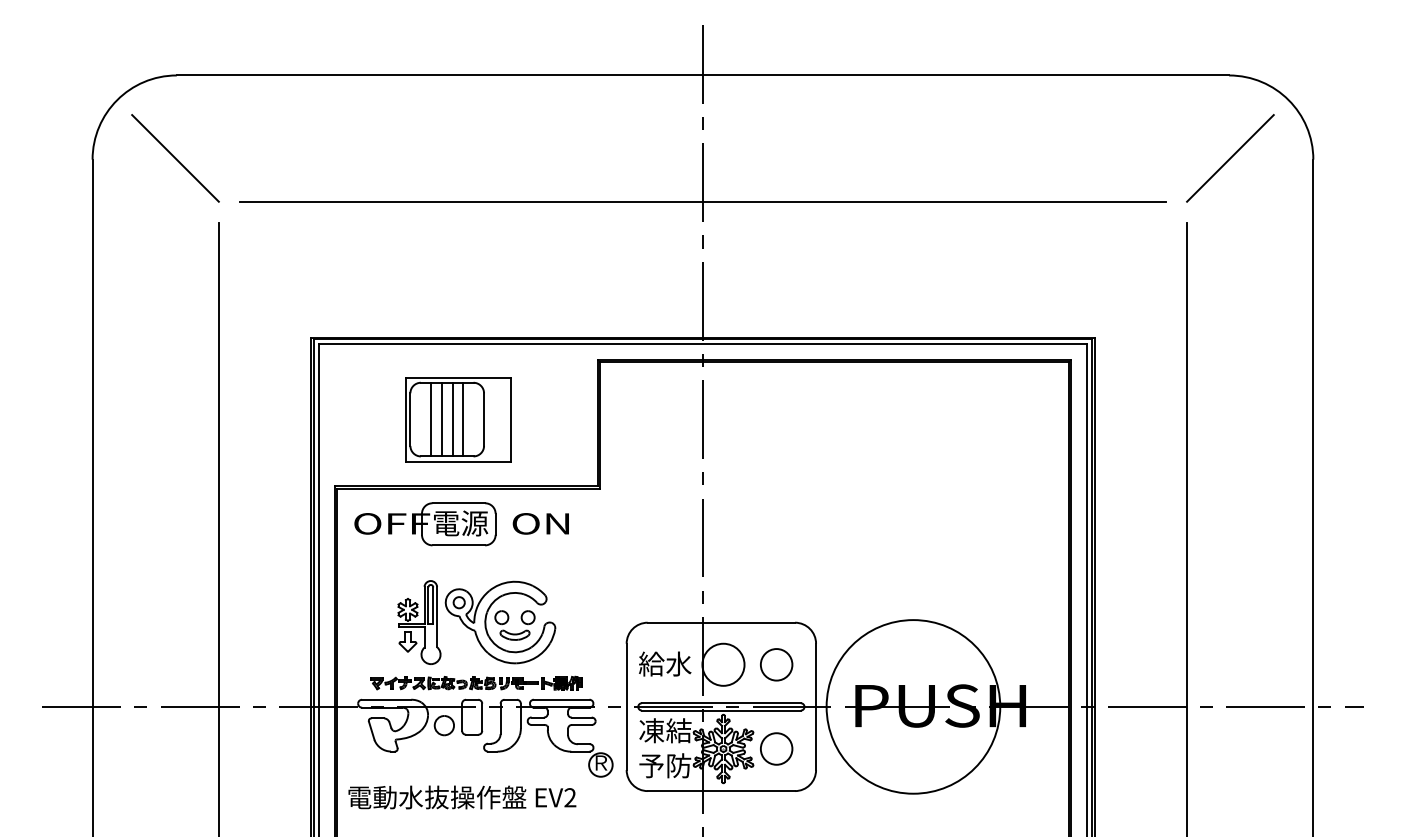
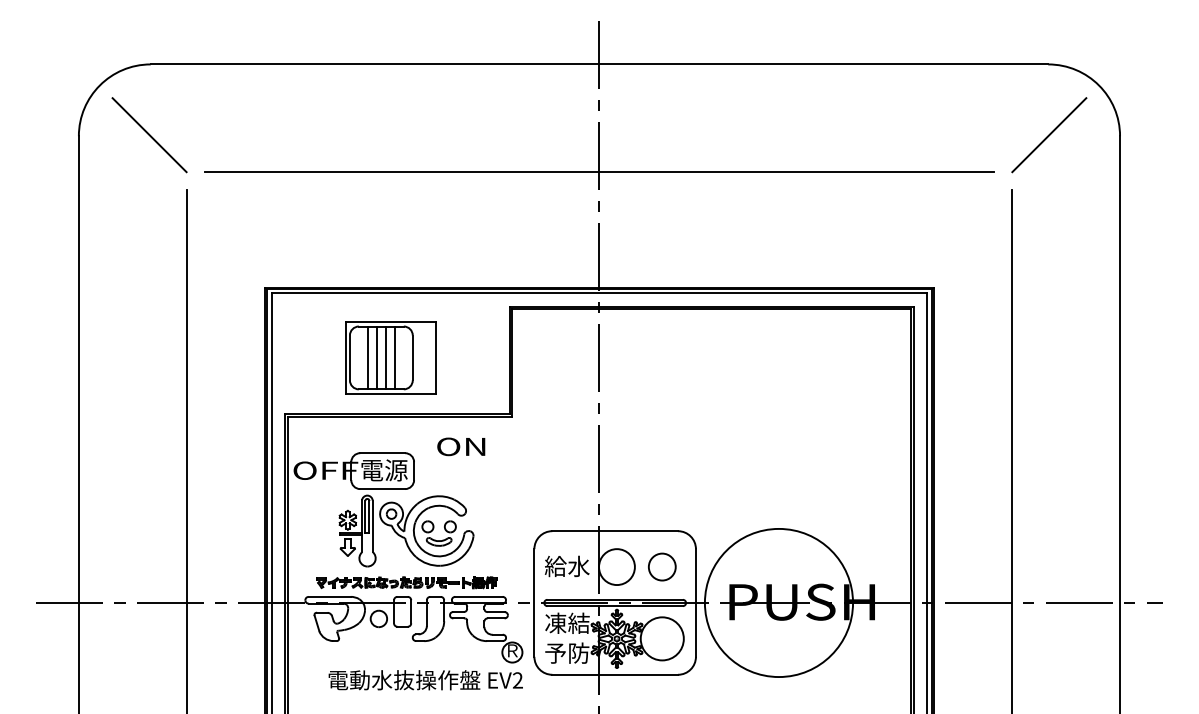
part: (425, 524) -> (354, 471), moved
circle: (776, 748) -> (662, 638), size x1.6
text: (462, 797) -> (425, 680), moved

